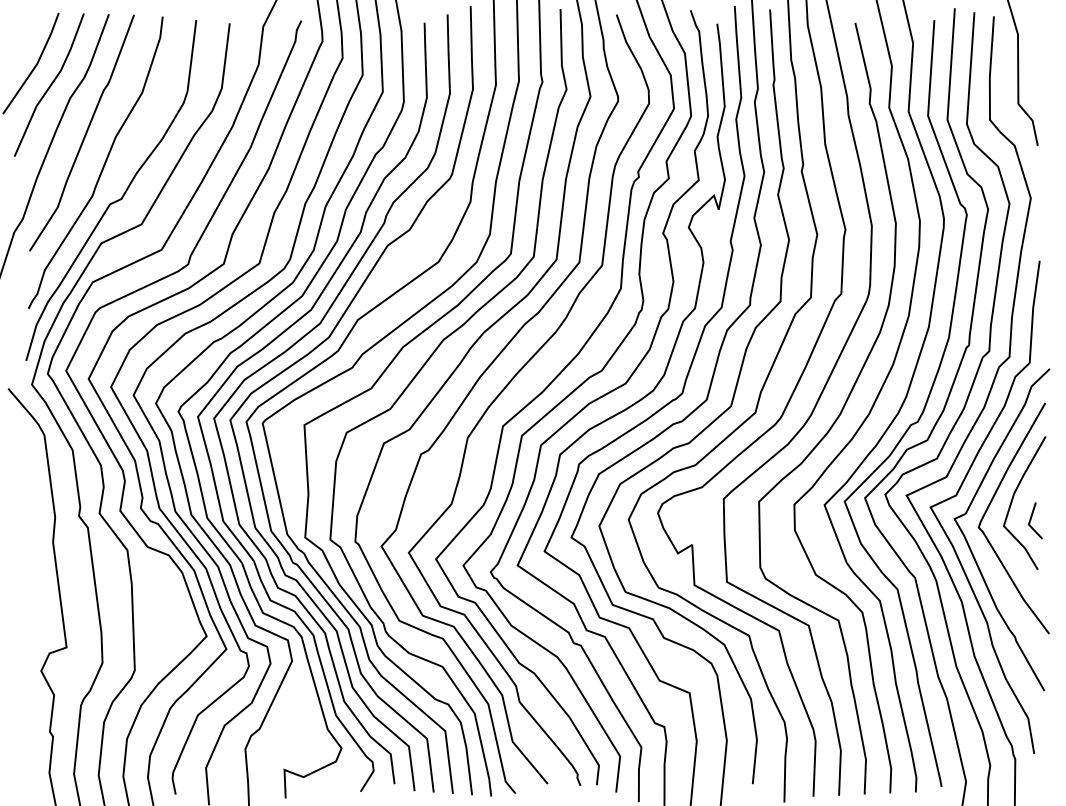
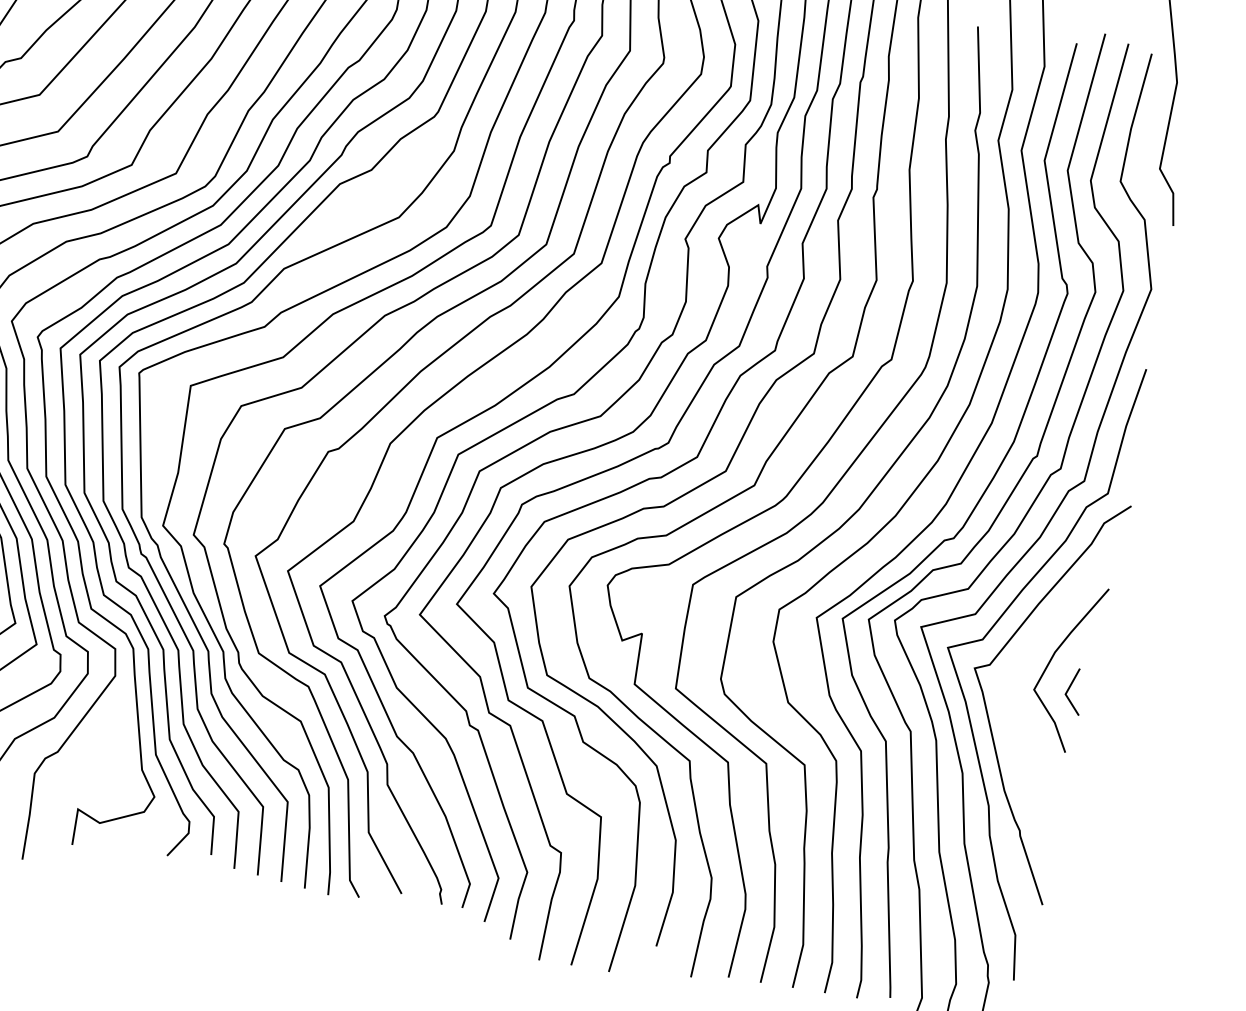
curve: (989, 507) -> (1021, 662), removed

